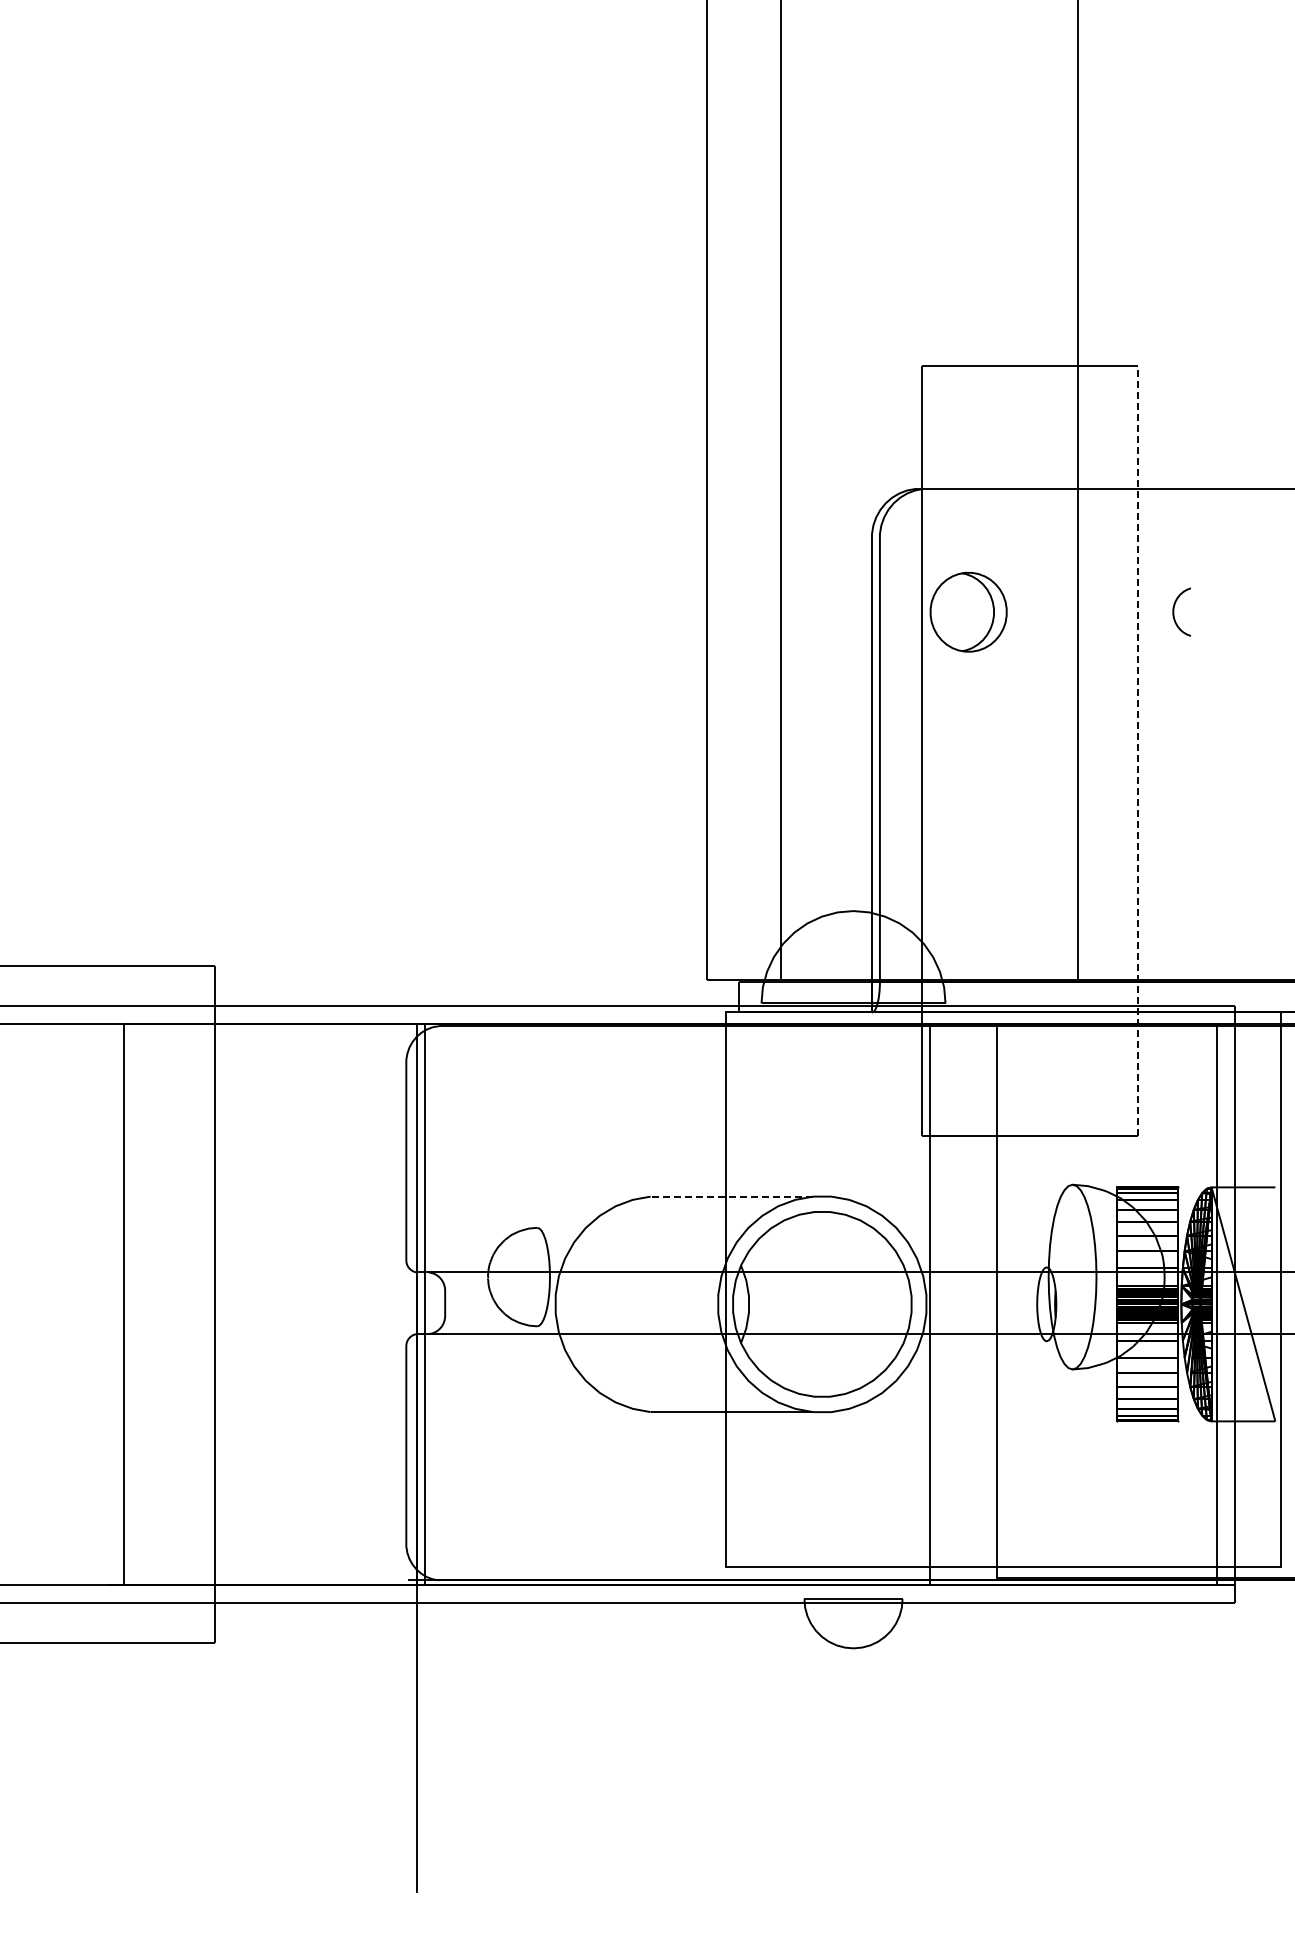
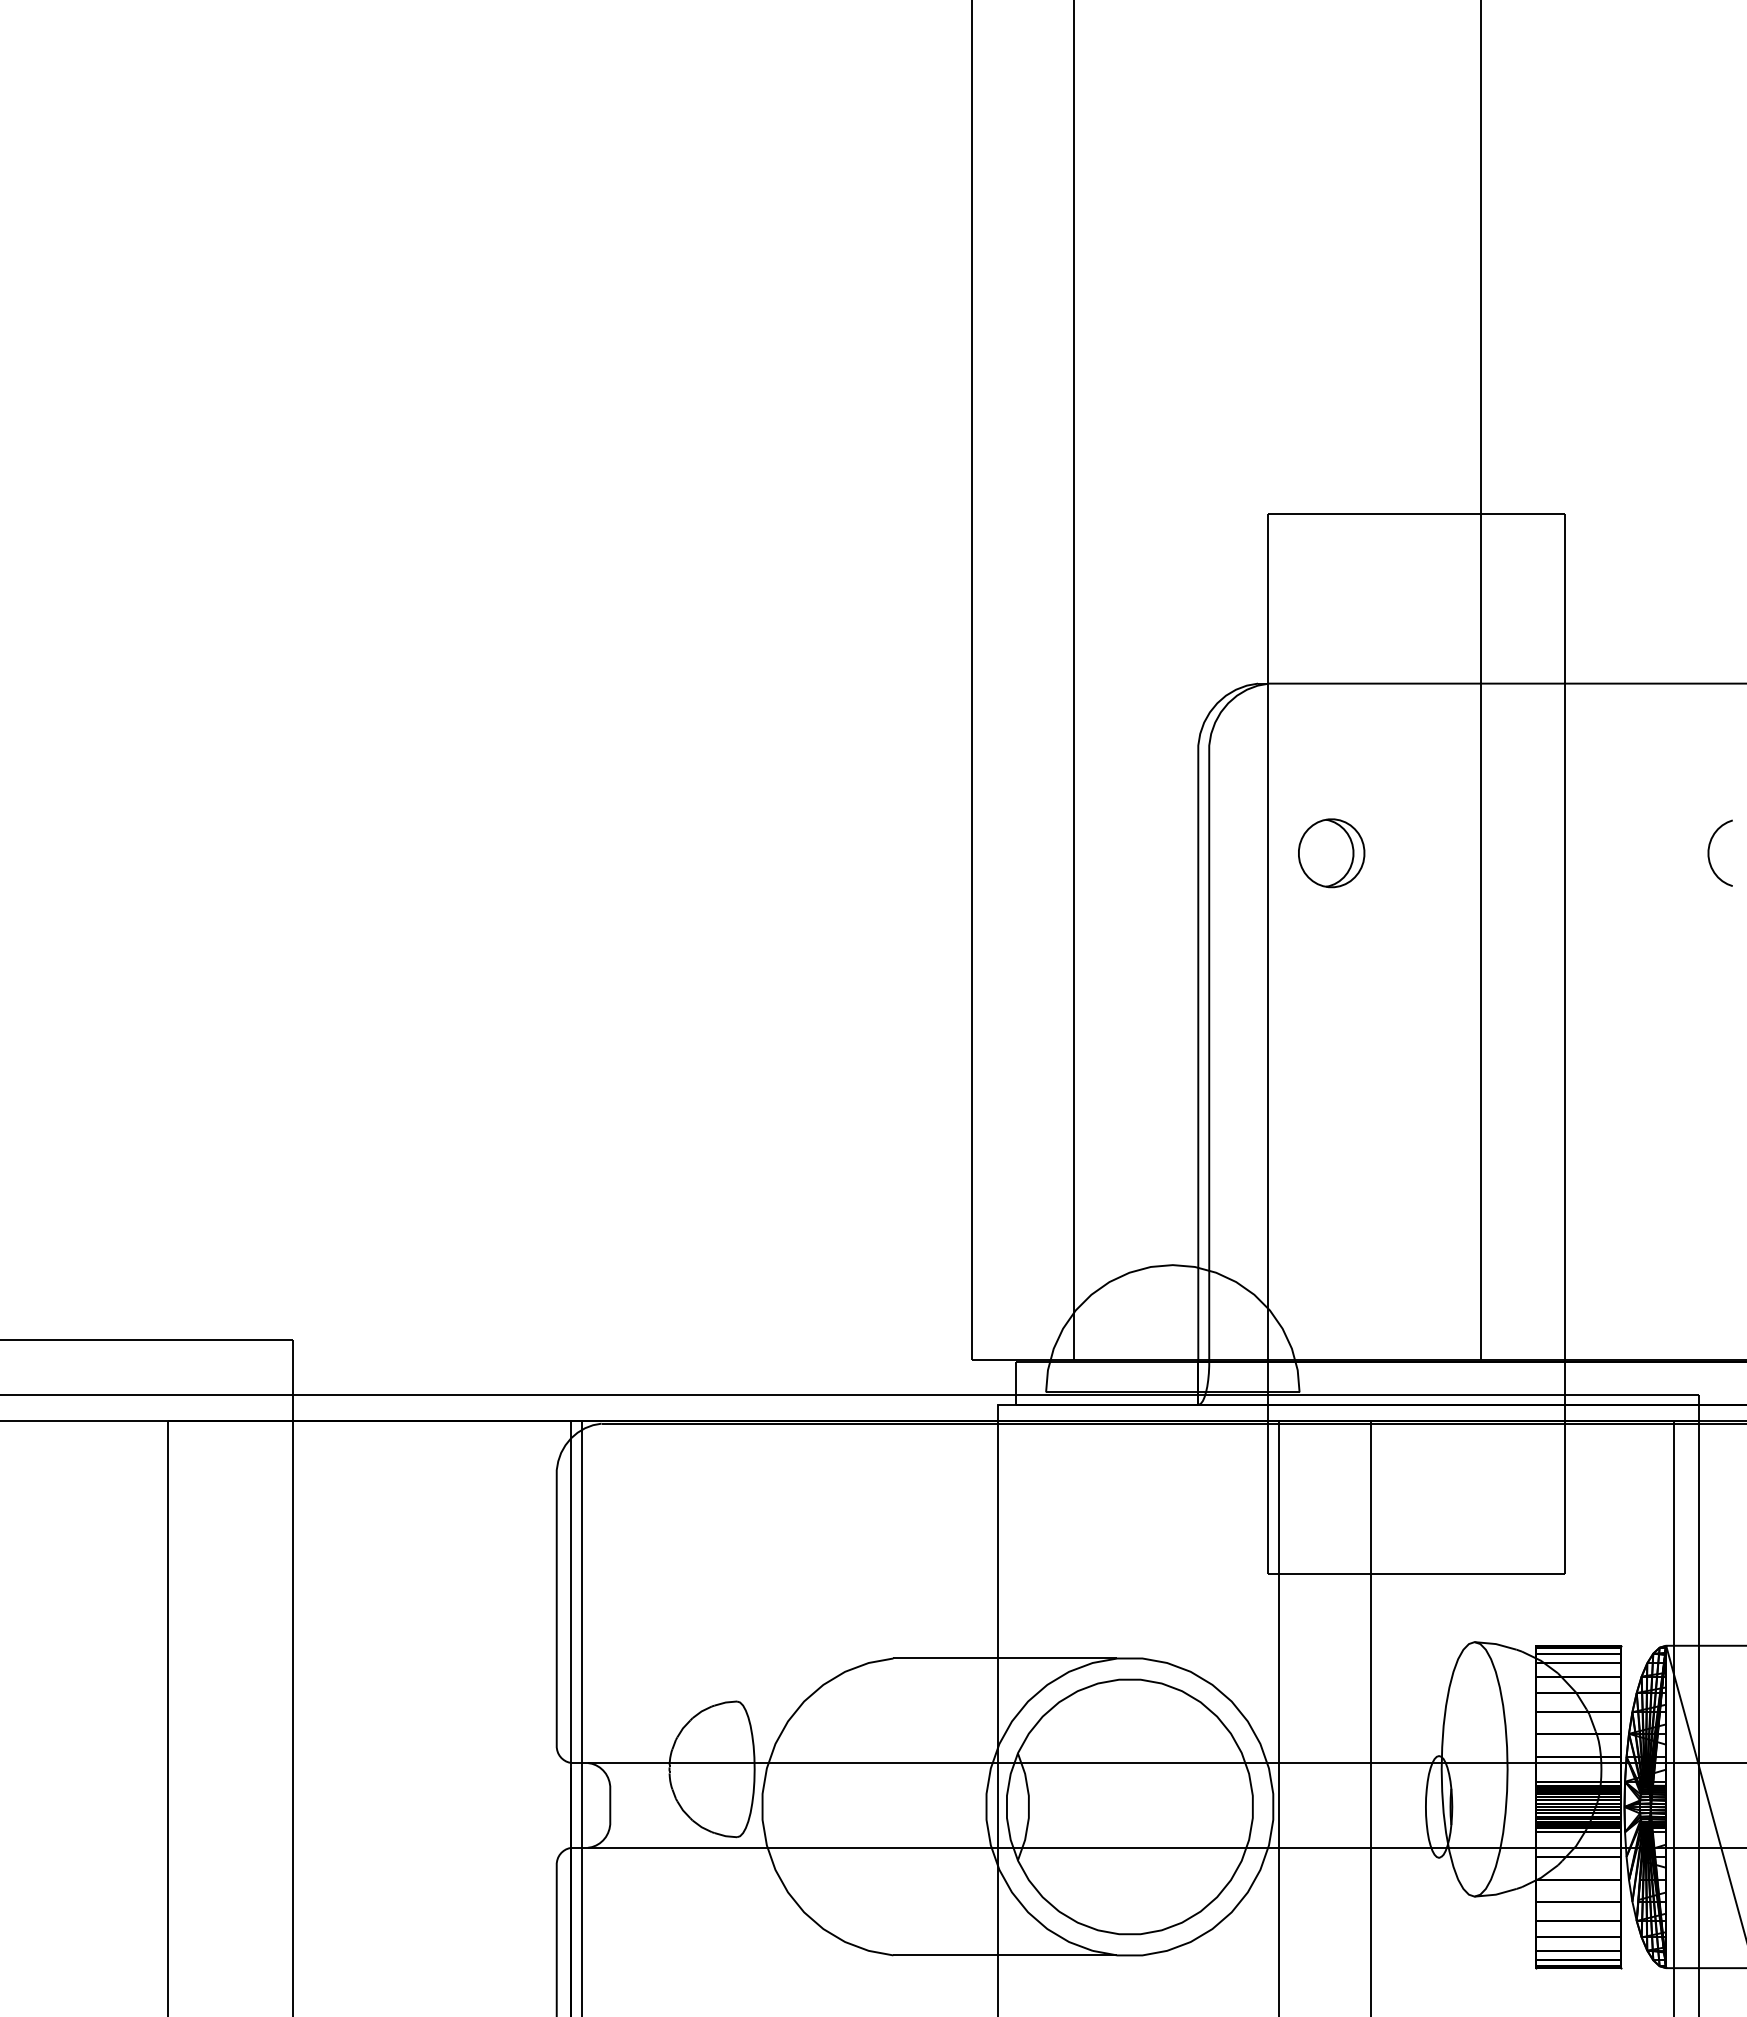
part: (968, 611) -> (1331, 852), size x0.62
curve: (1174, 611) -> (1710, 852), moved
line: (1137, 750) -> (1564, 1043), dashed -> solid
line: (731, 1196) -> (1004, 1658), dashed -> solid

